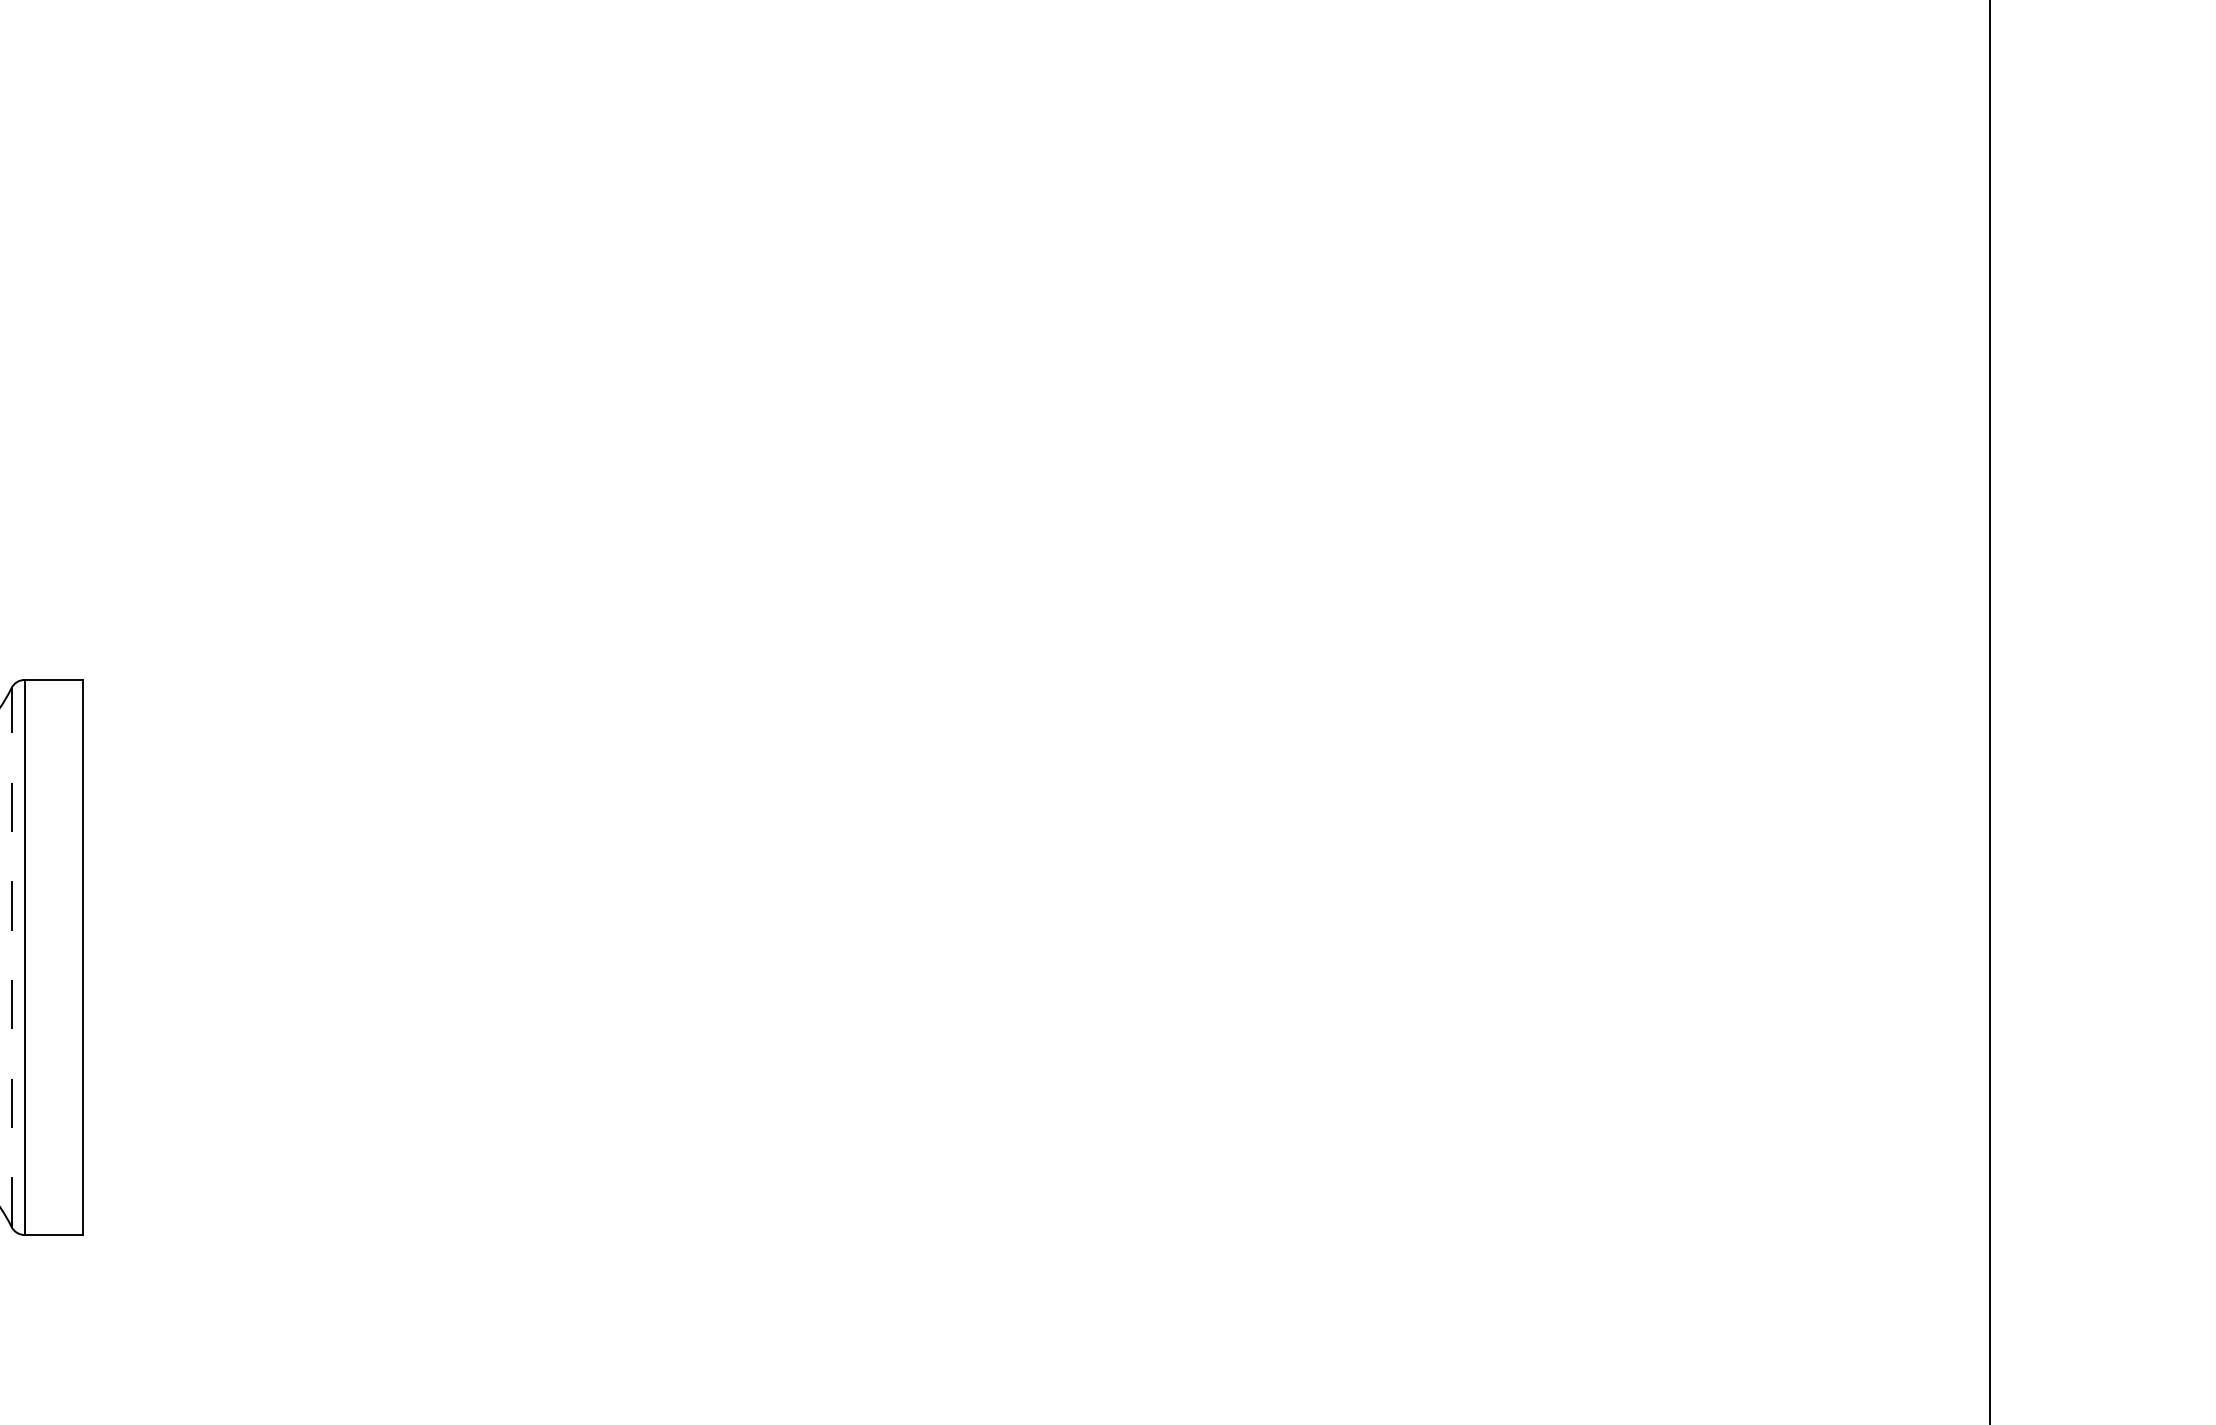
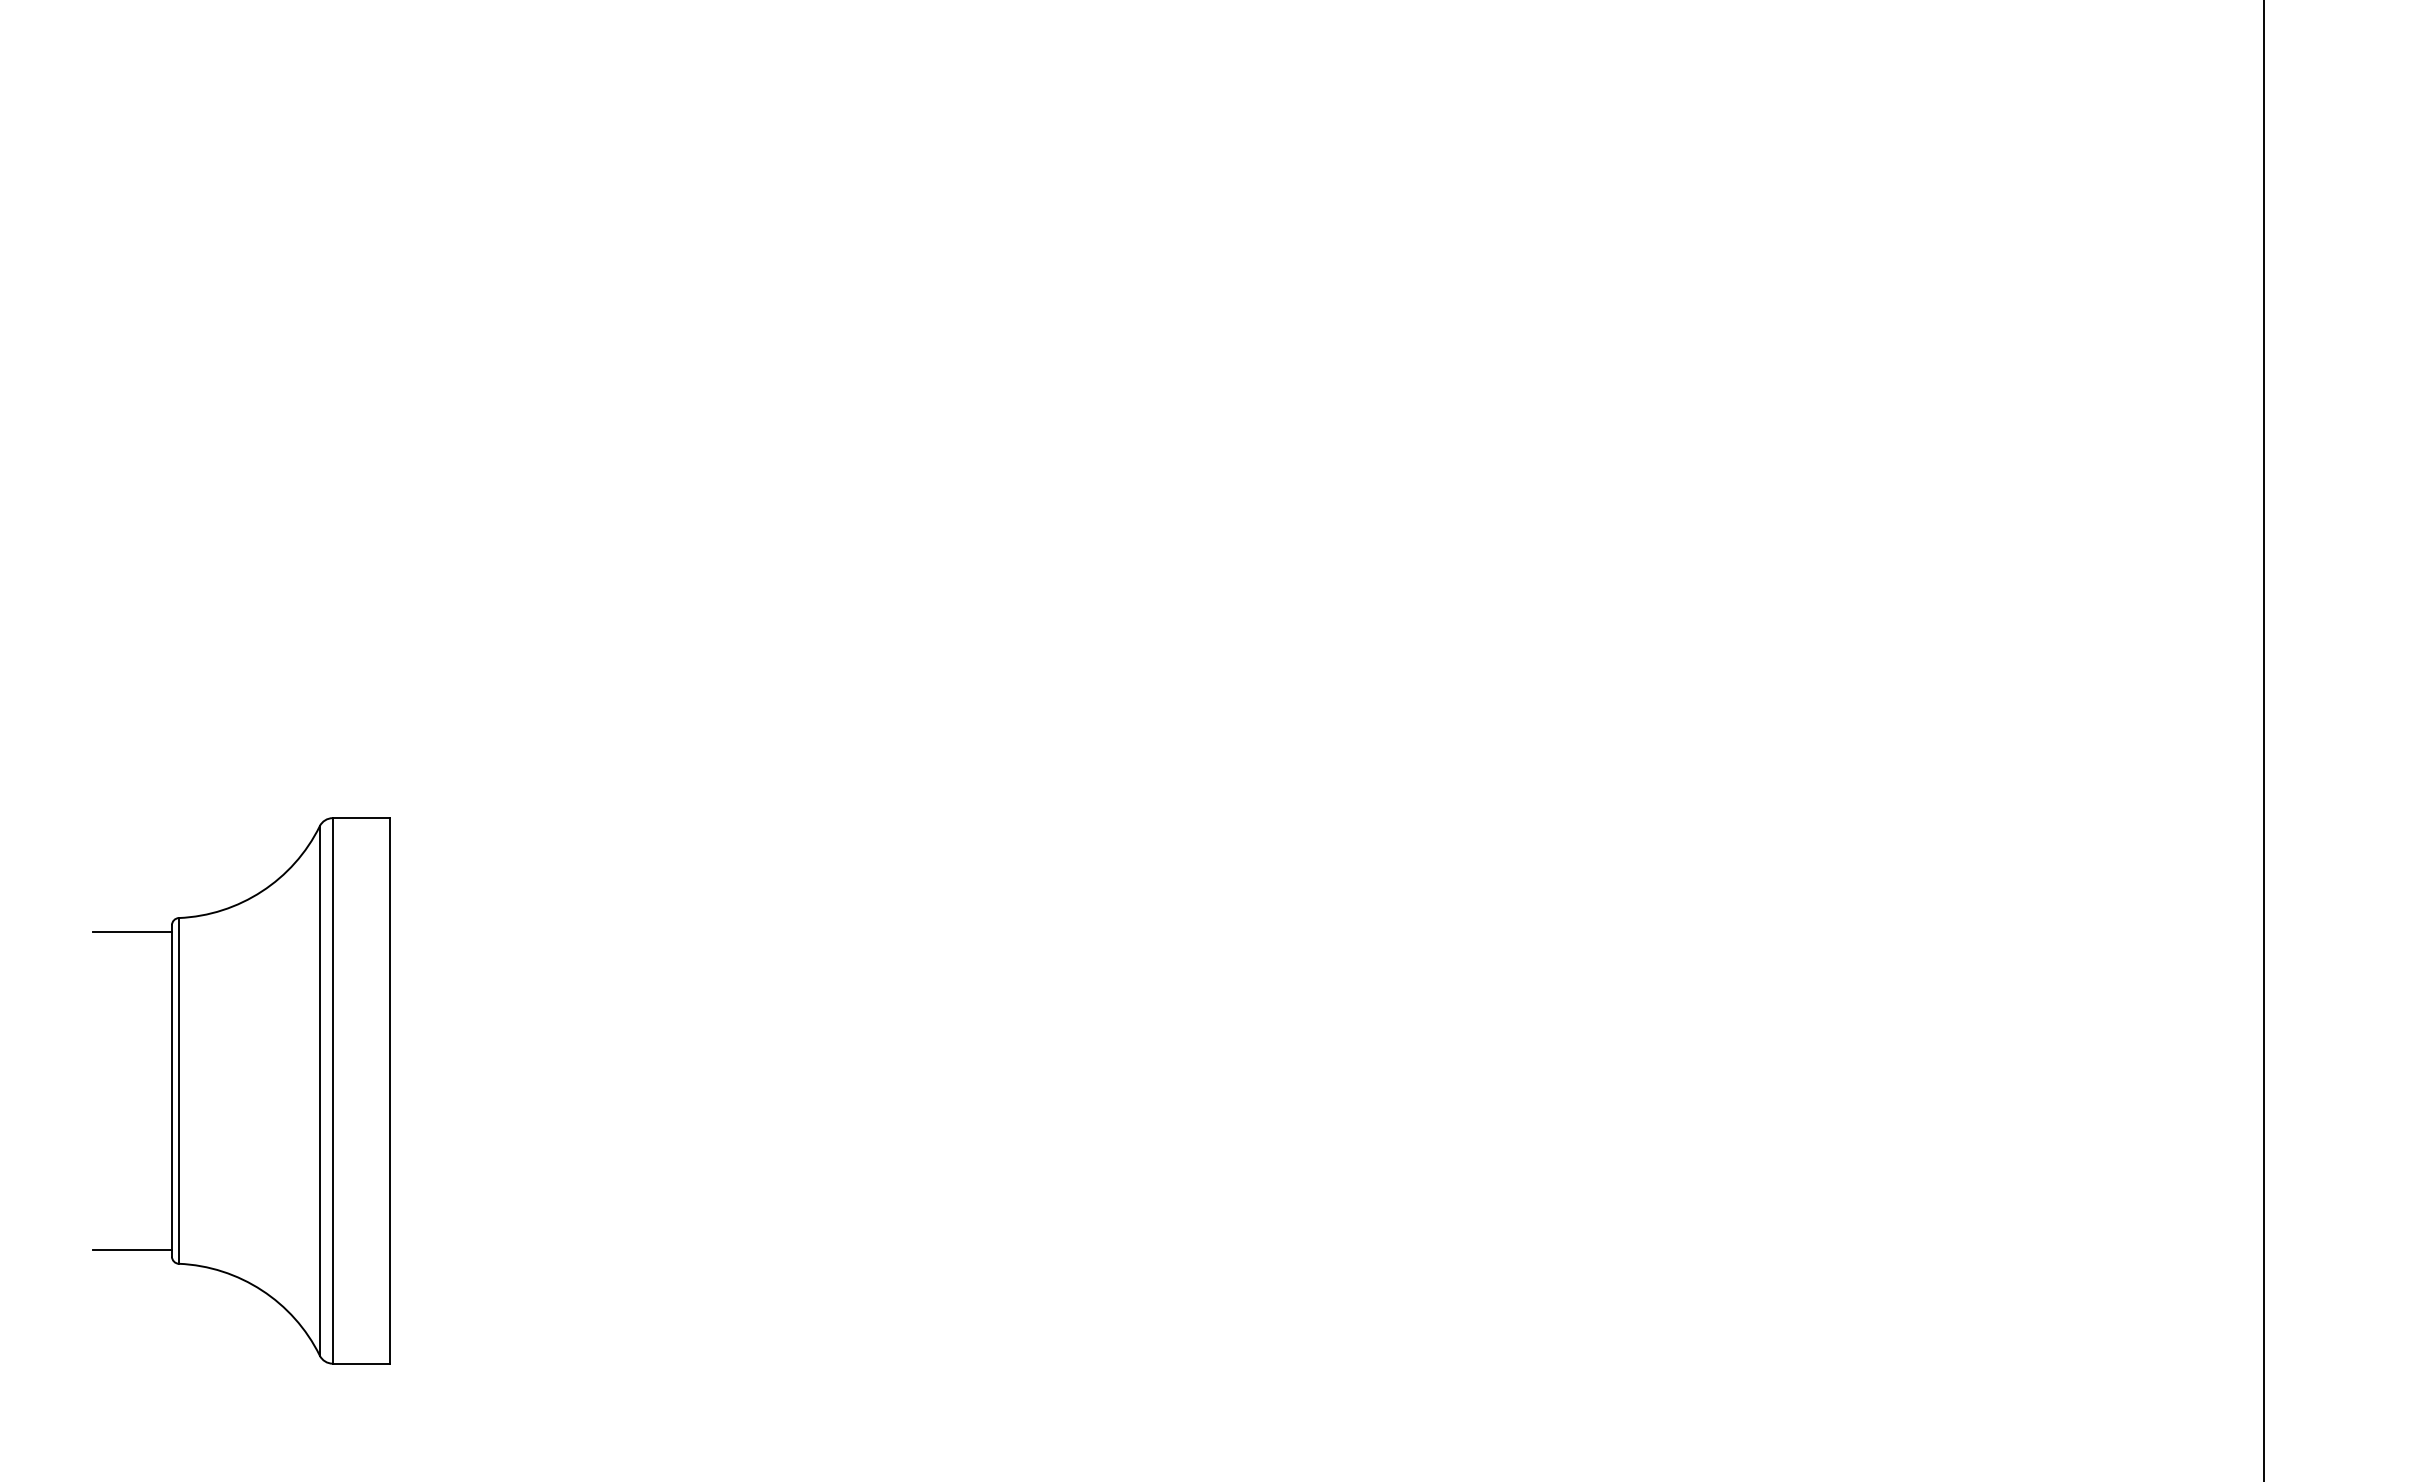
line: (11, 957) -> (319, 1090), dashed -> solid

